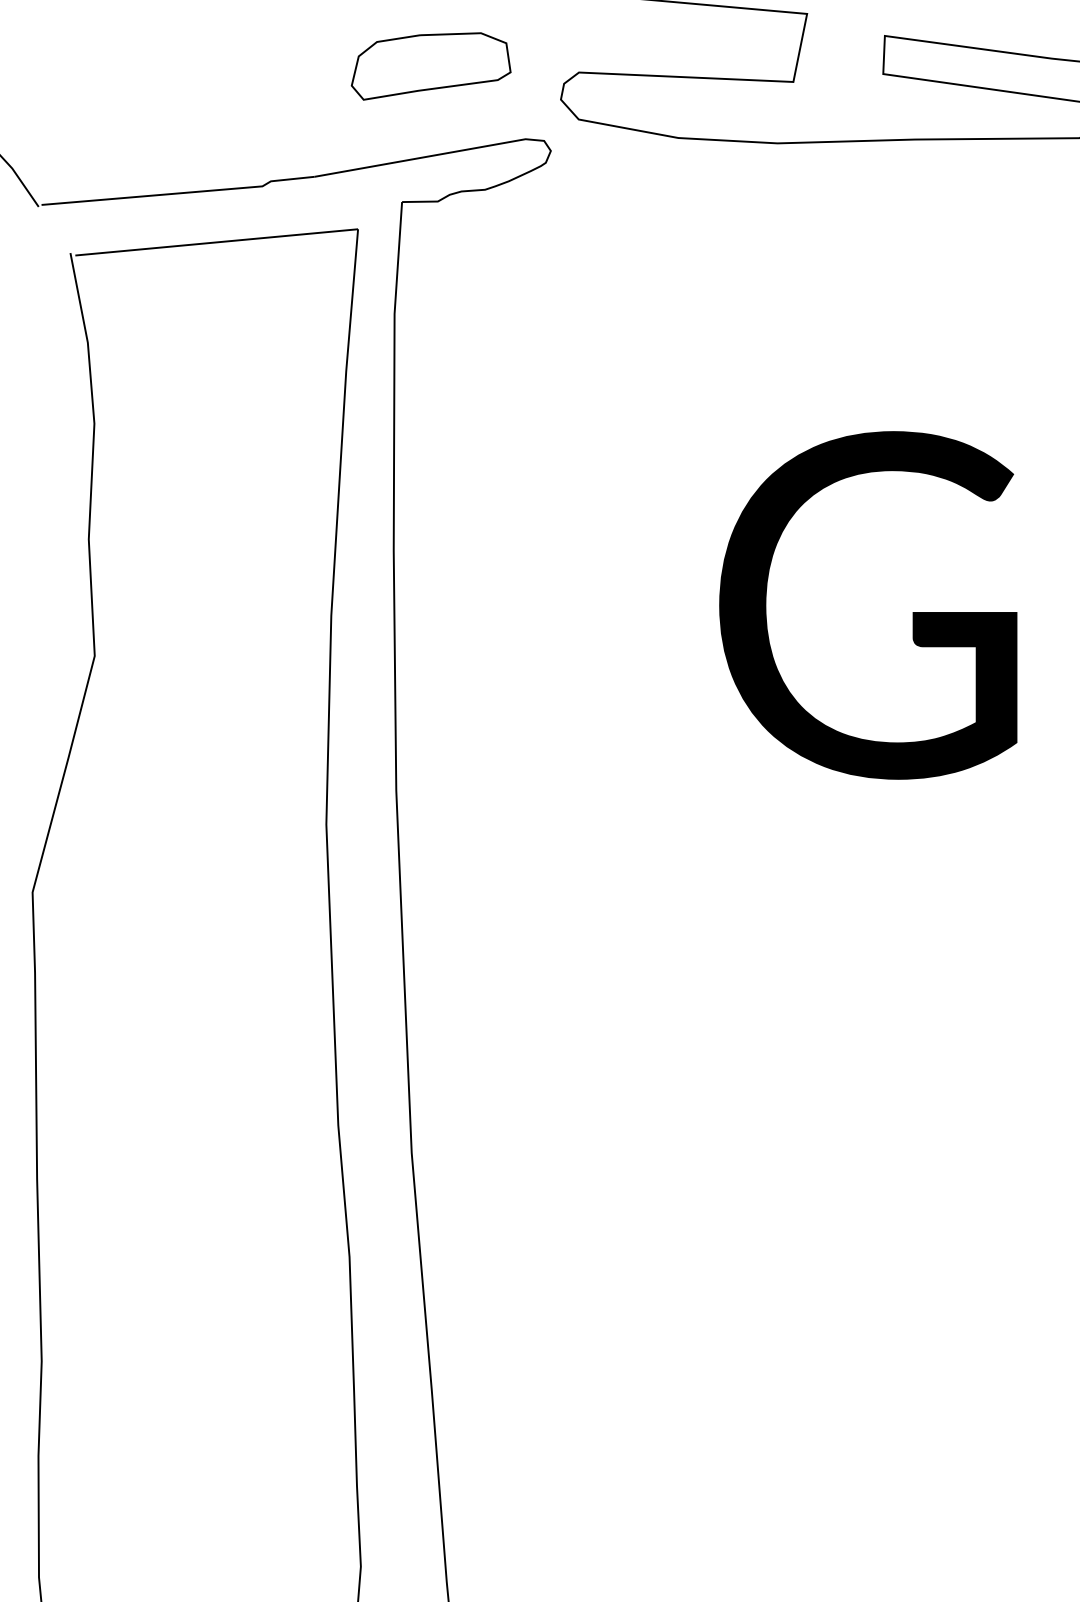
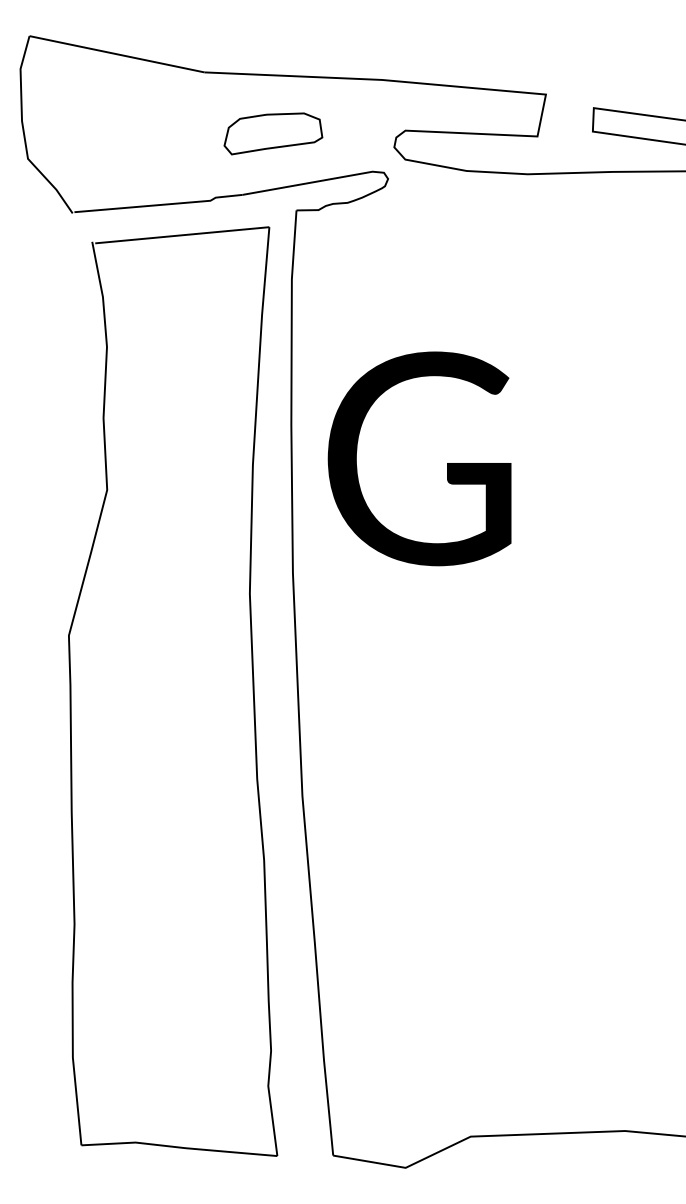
part: (431, 65) -> (273, 133), moved
text: (868, 604) -> (419, 458), moved

